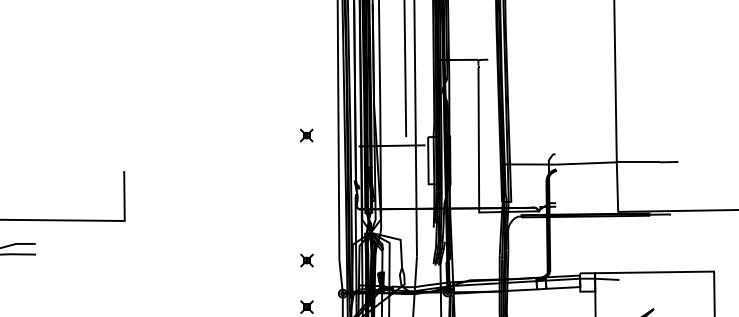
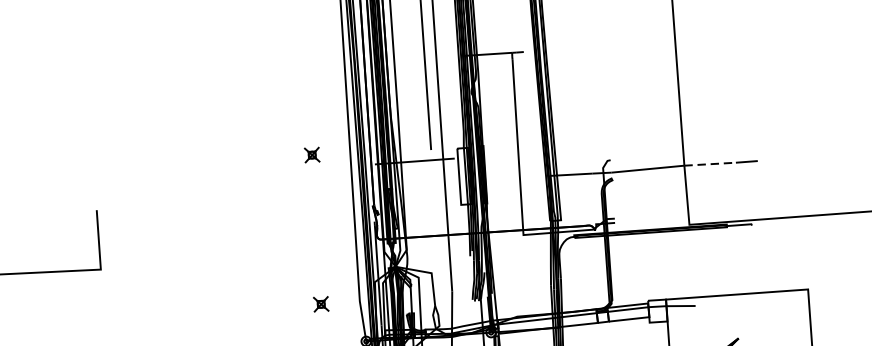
line: (638, 162) -> (710, 164), solid -> dashed

